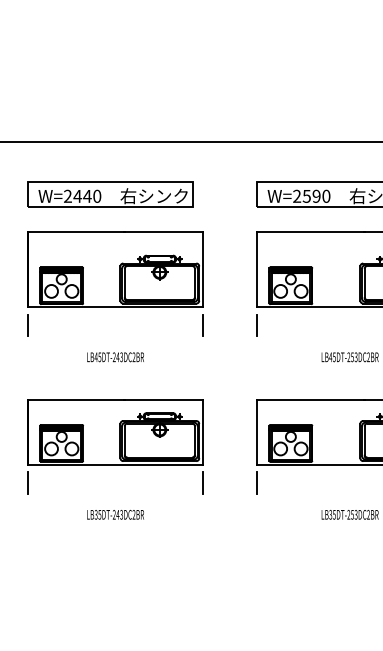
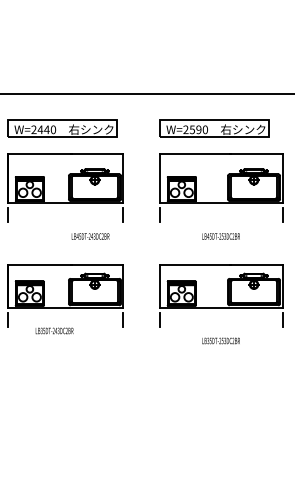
text: (115, 357) -> (90, 236), moved
text: (115, 514) -> (54, 330), moved

